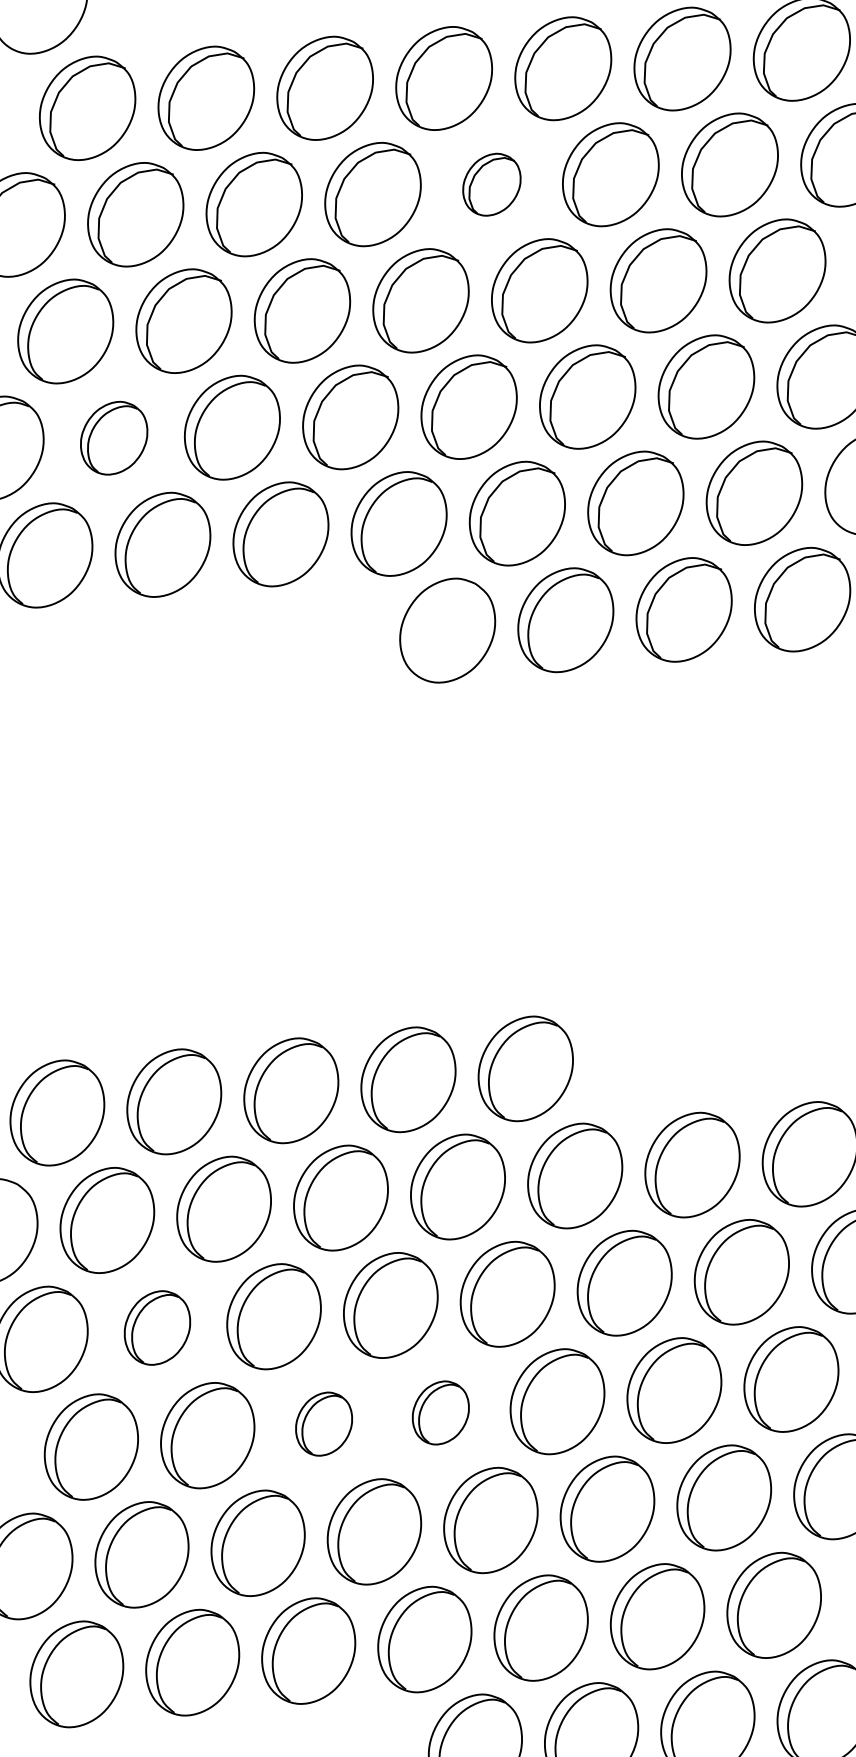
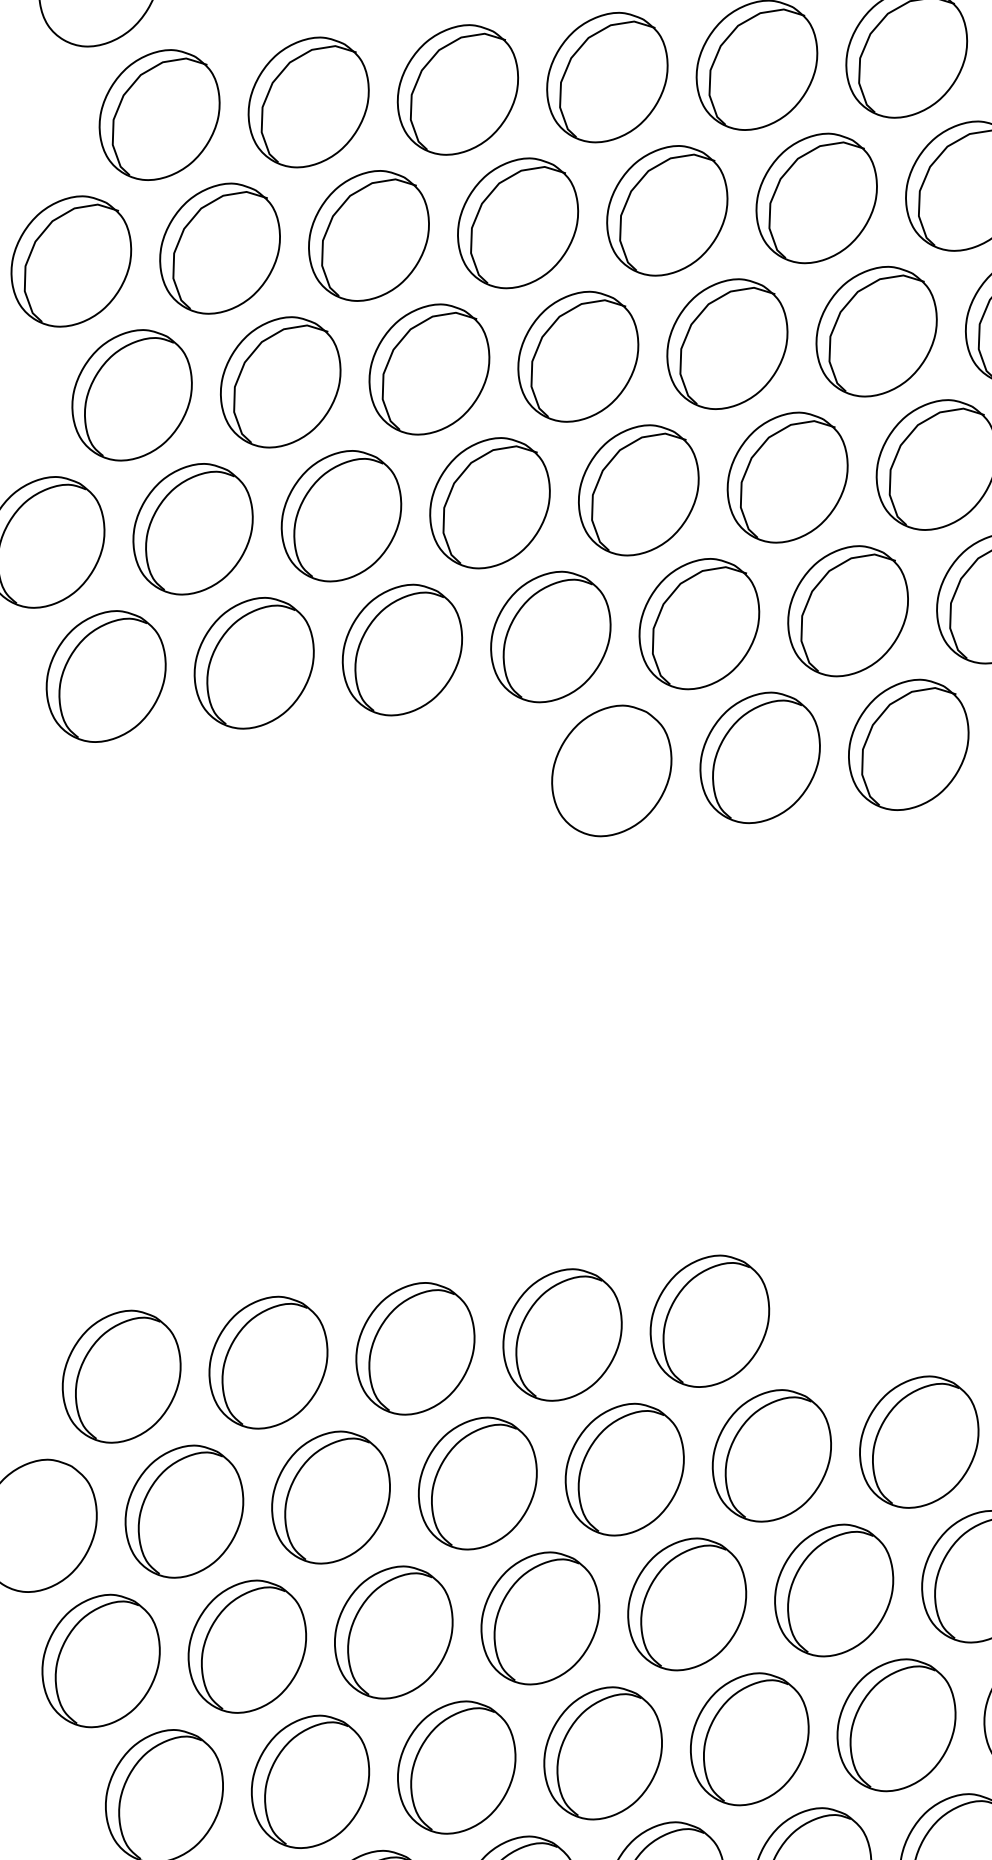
part: (491, 184) -> (666, 210), size x1.67
part: (113, 438) -> (192, 529), size x1.43
part: (157, 1327) -> (247, 1646), size x1.43
part: (440, 1412) -> (602, 1752), size x1.67
part: (323, 1423) -> (455, 1766), size x1.67

